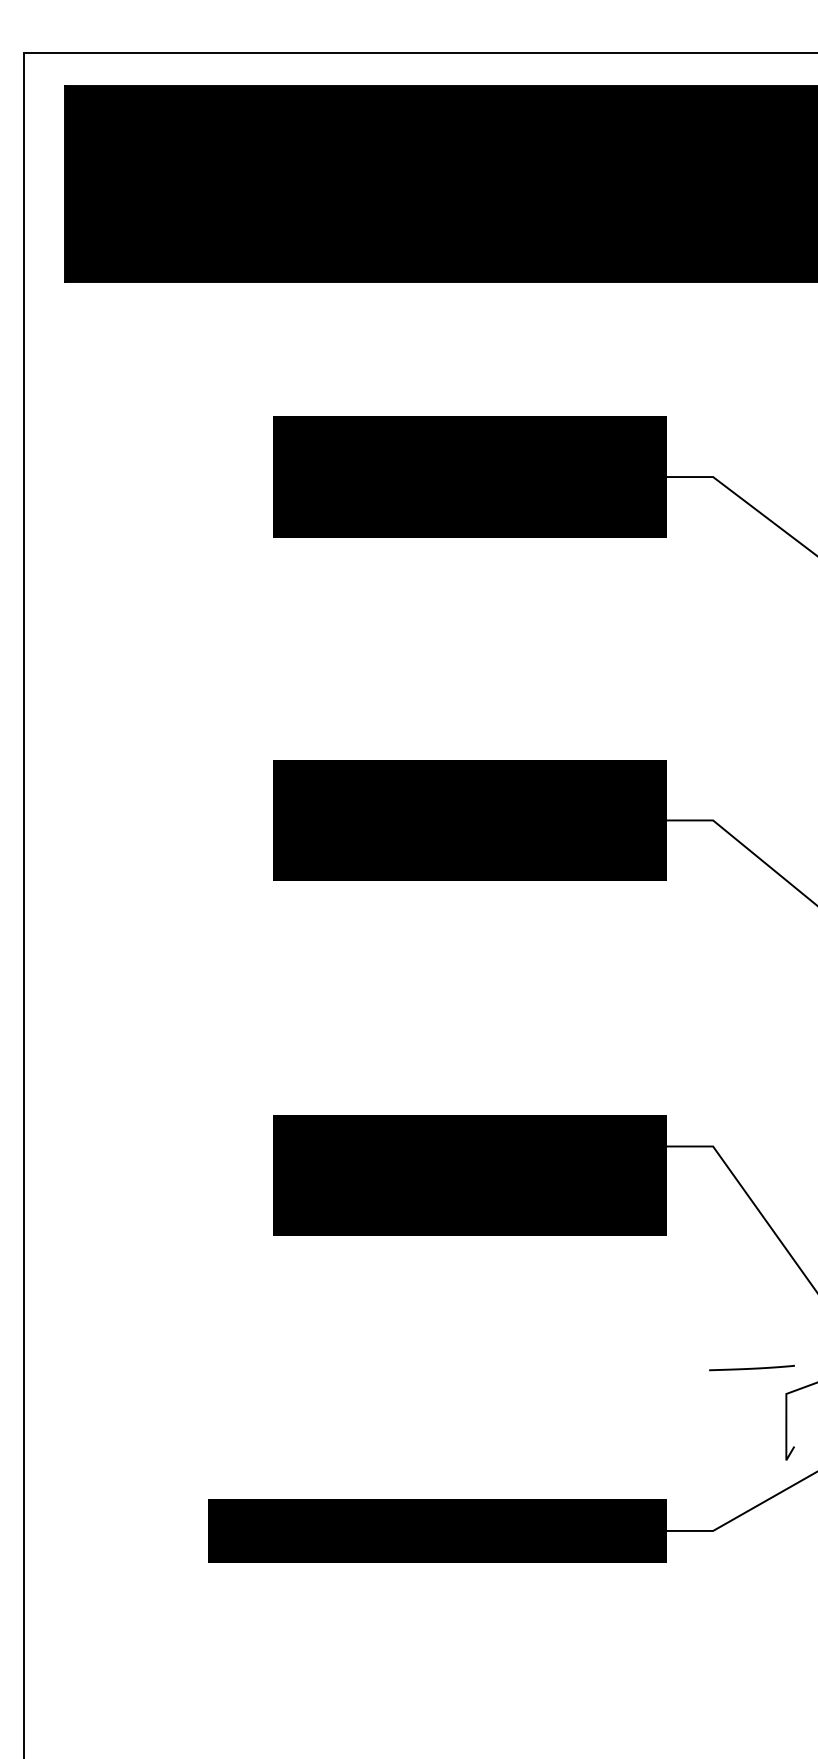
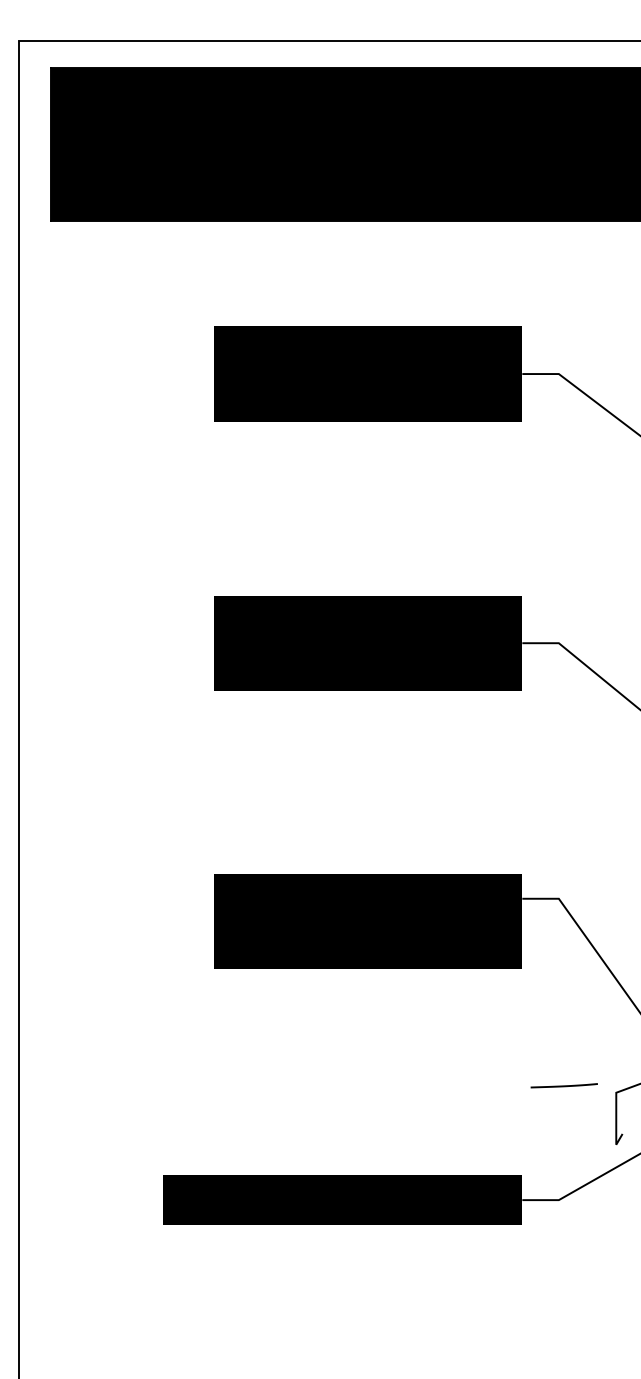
curve: (751, 1367) -> (563, 1085), moved

